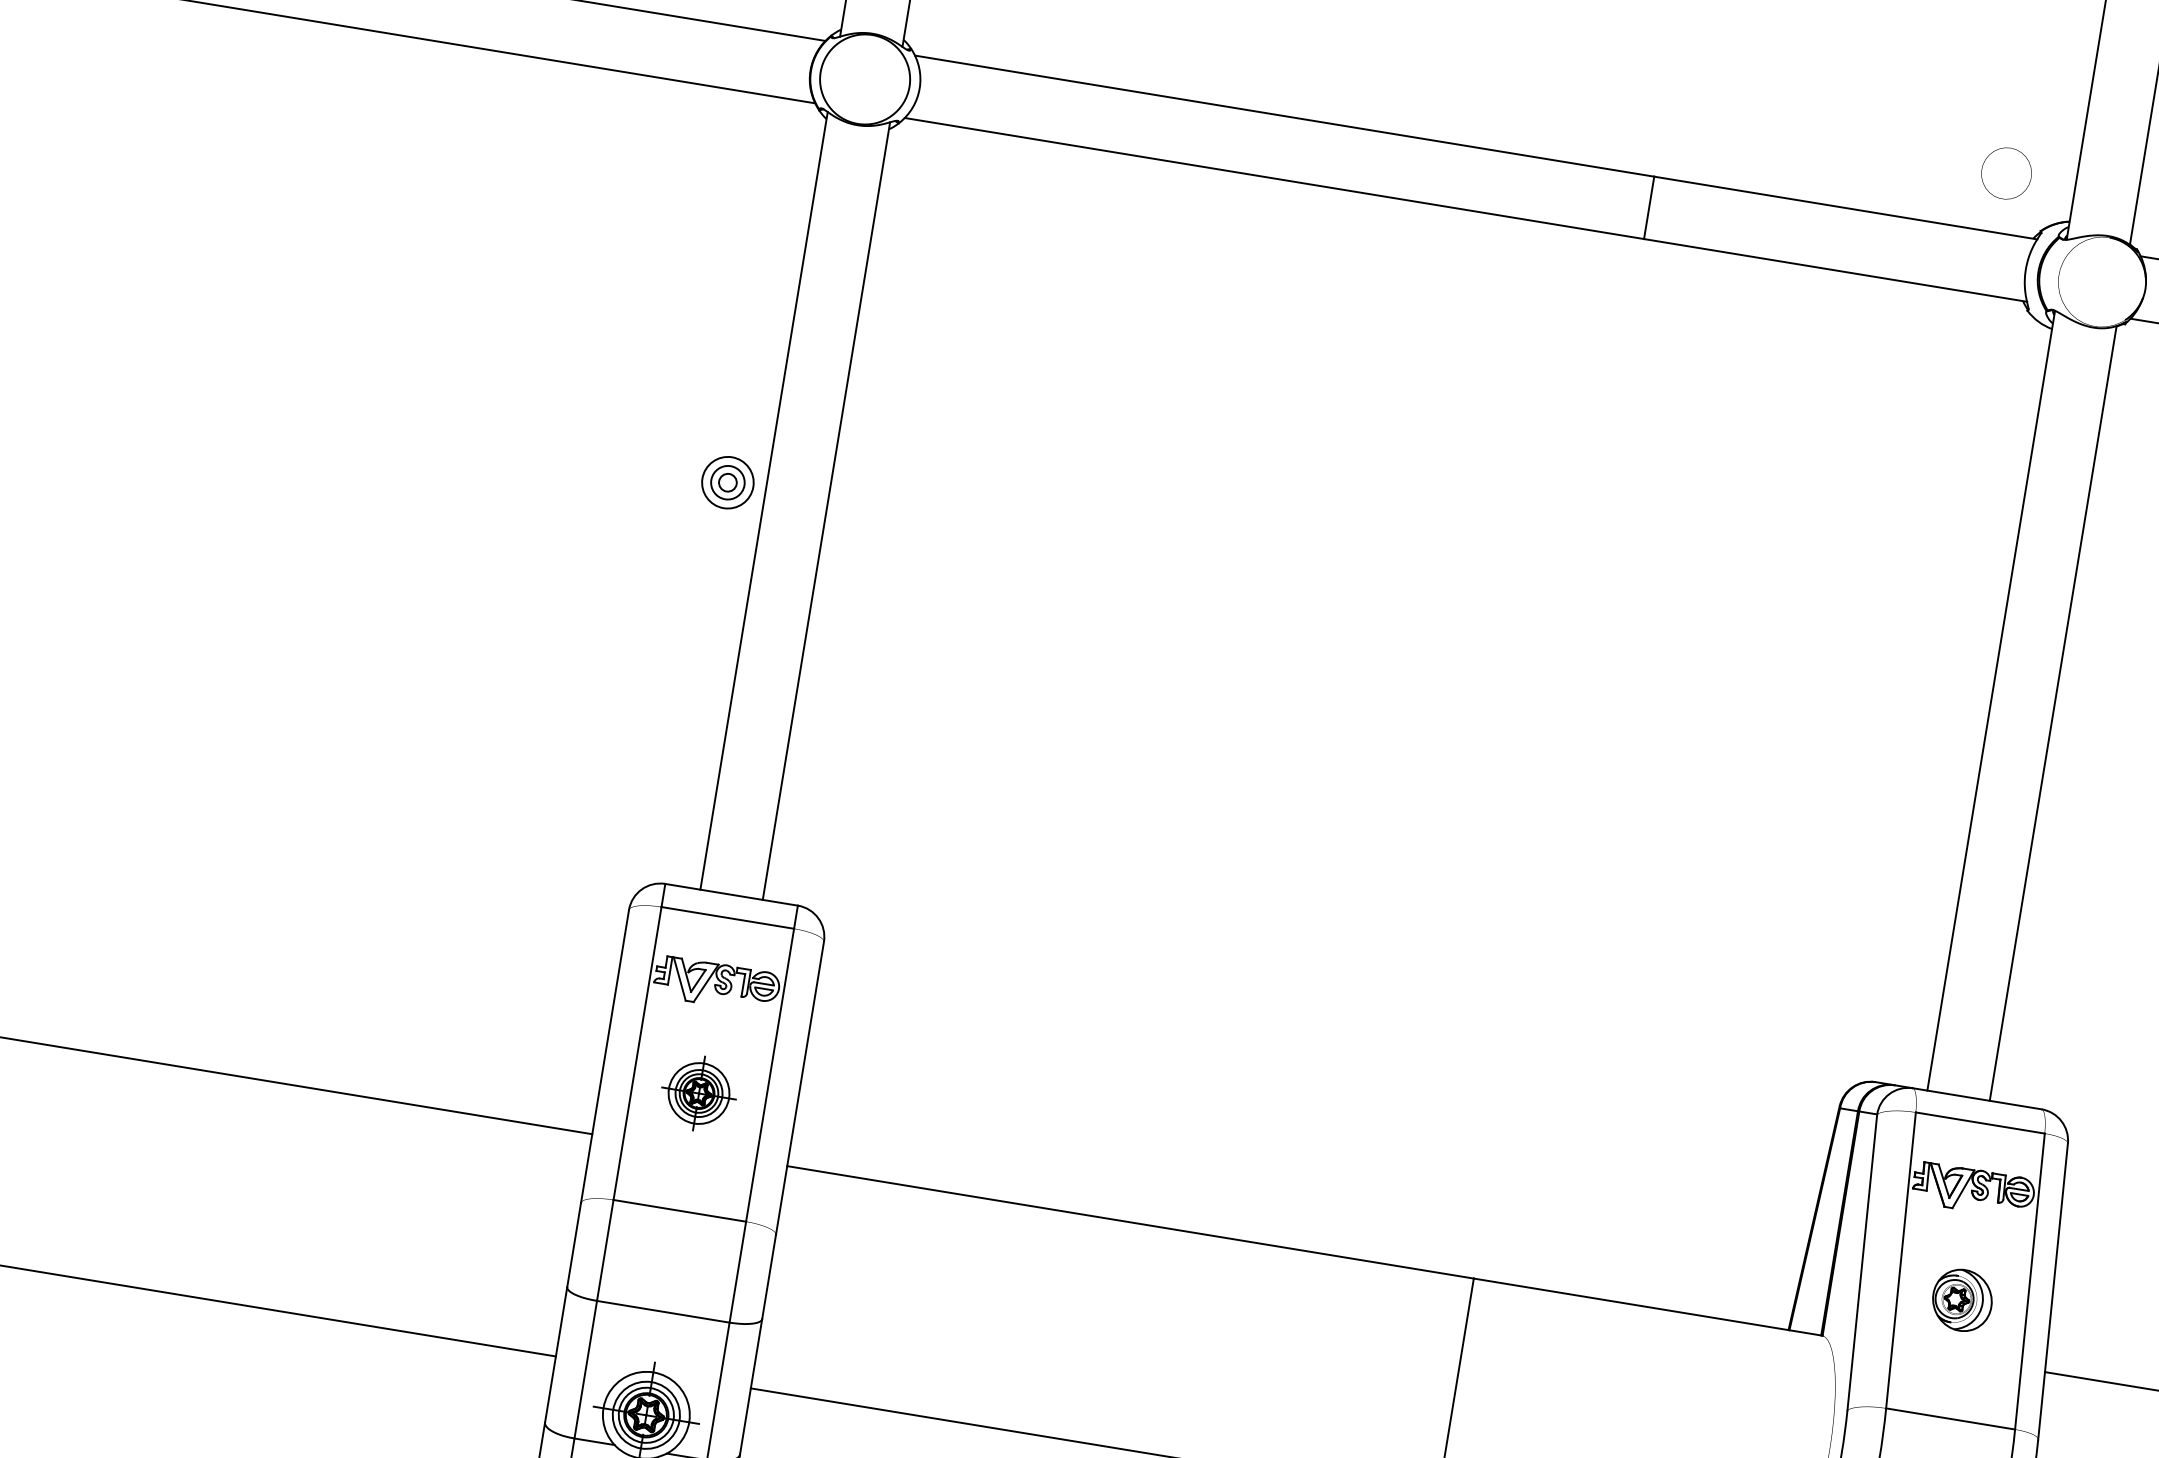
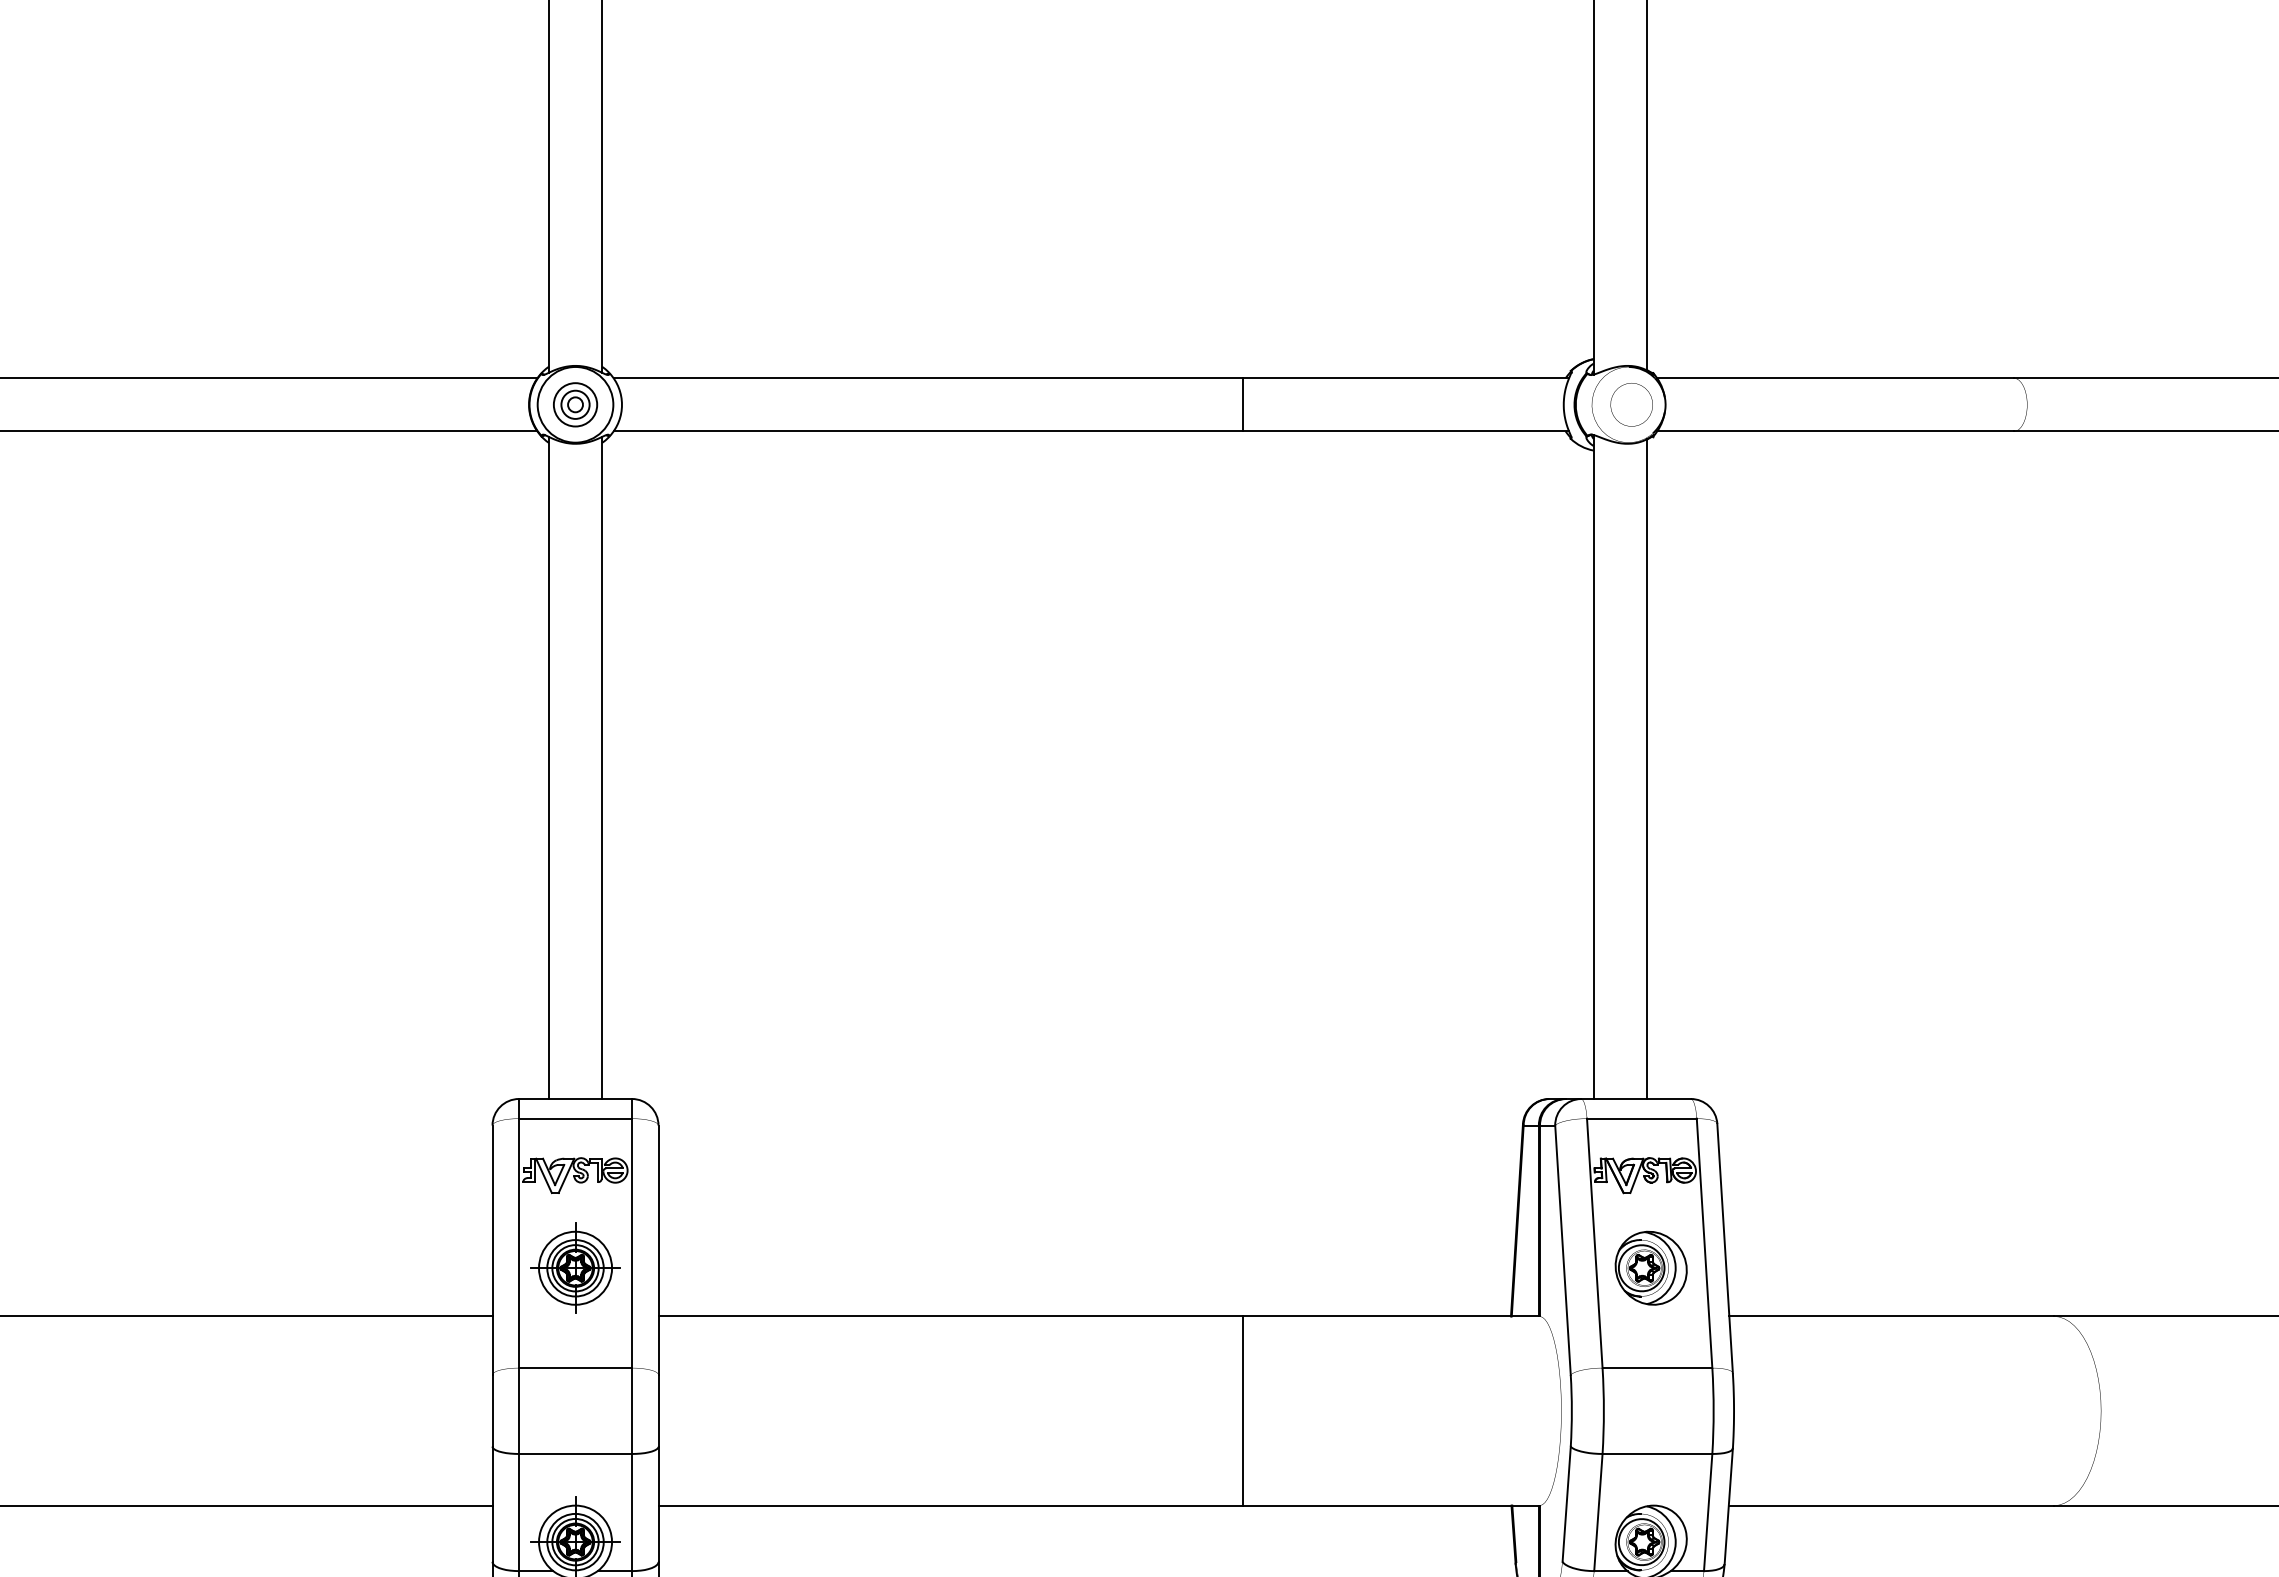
part: (2006, 173) -> (1631, 404), moved
part: (727, 482) -> (575, 404), moved
part: (699, 1092) -> (575, 1267), size x1.43
part: (1961, 1299) -> (1650, 1267), size x1.43

